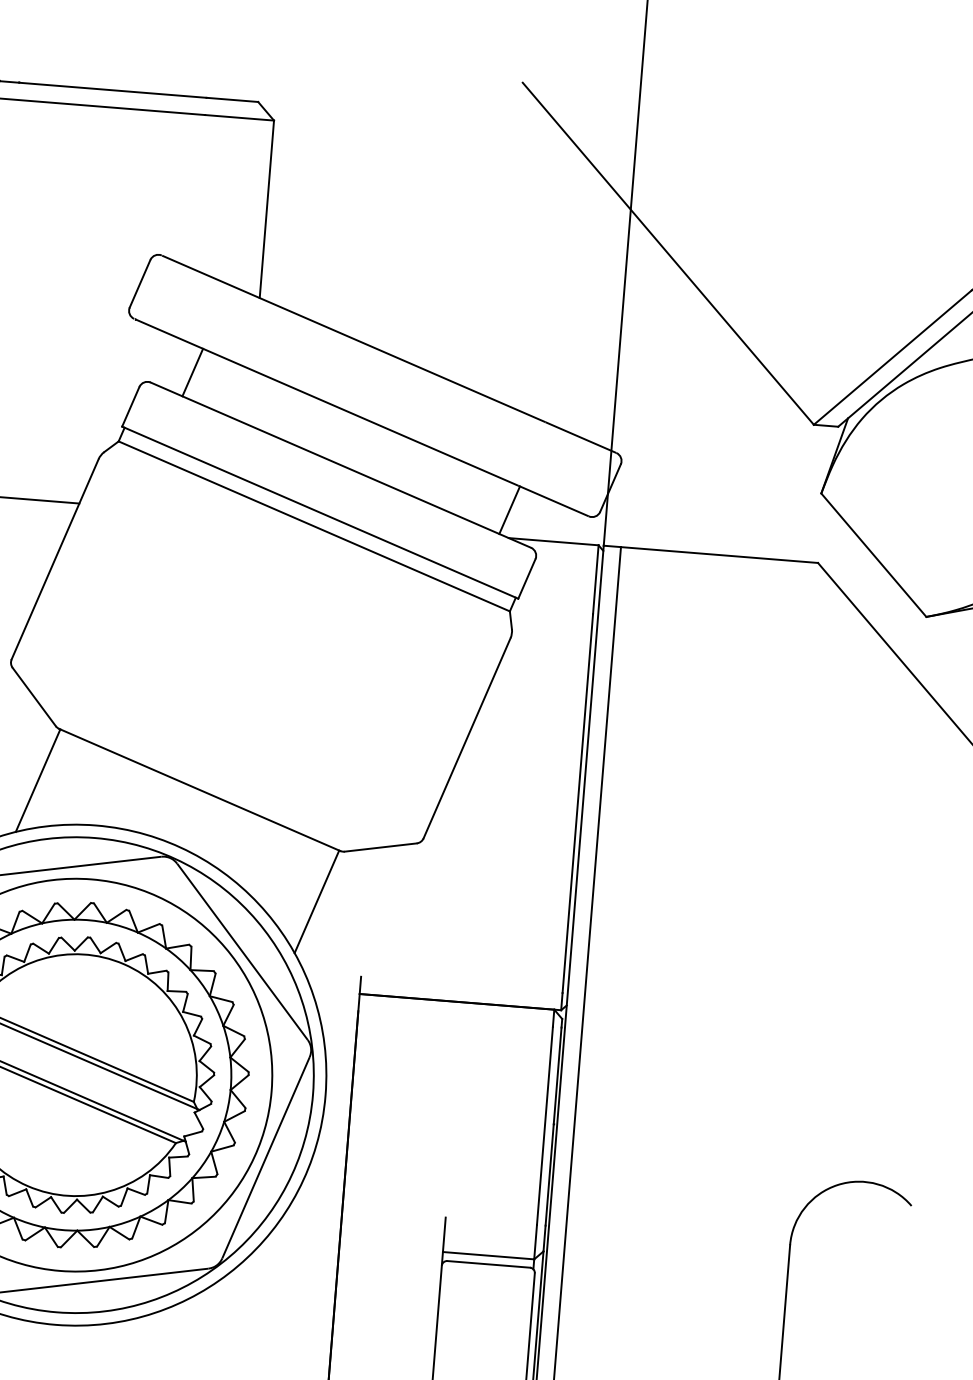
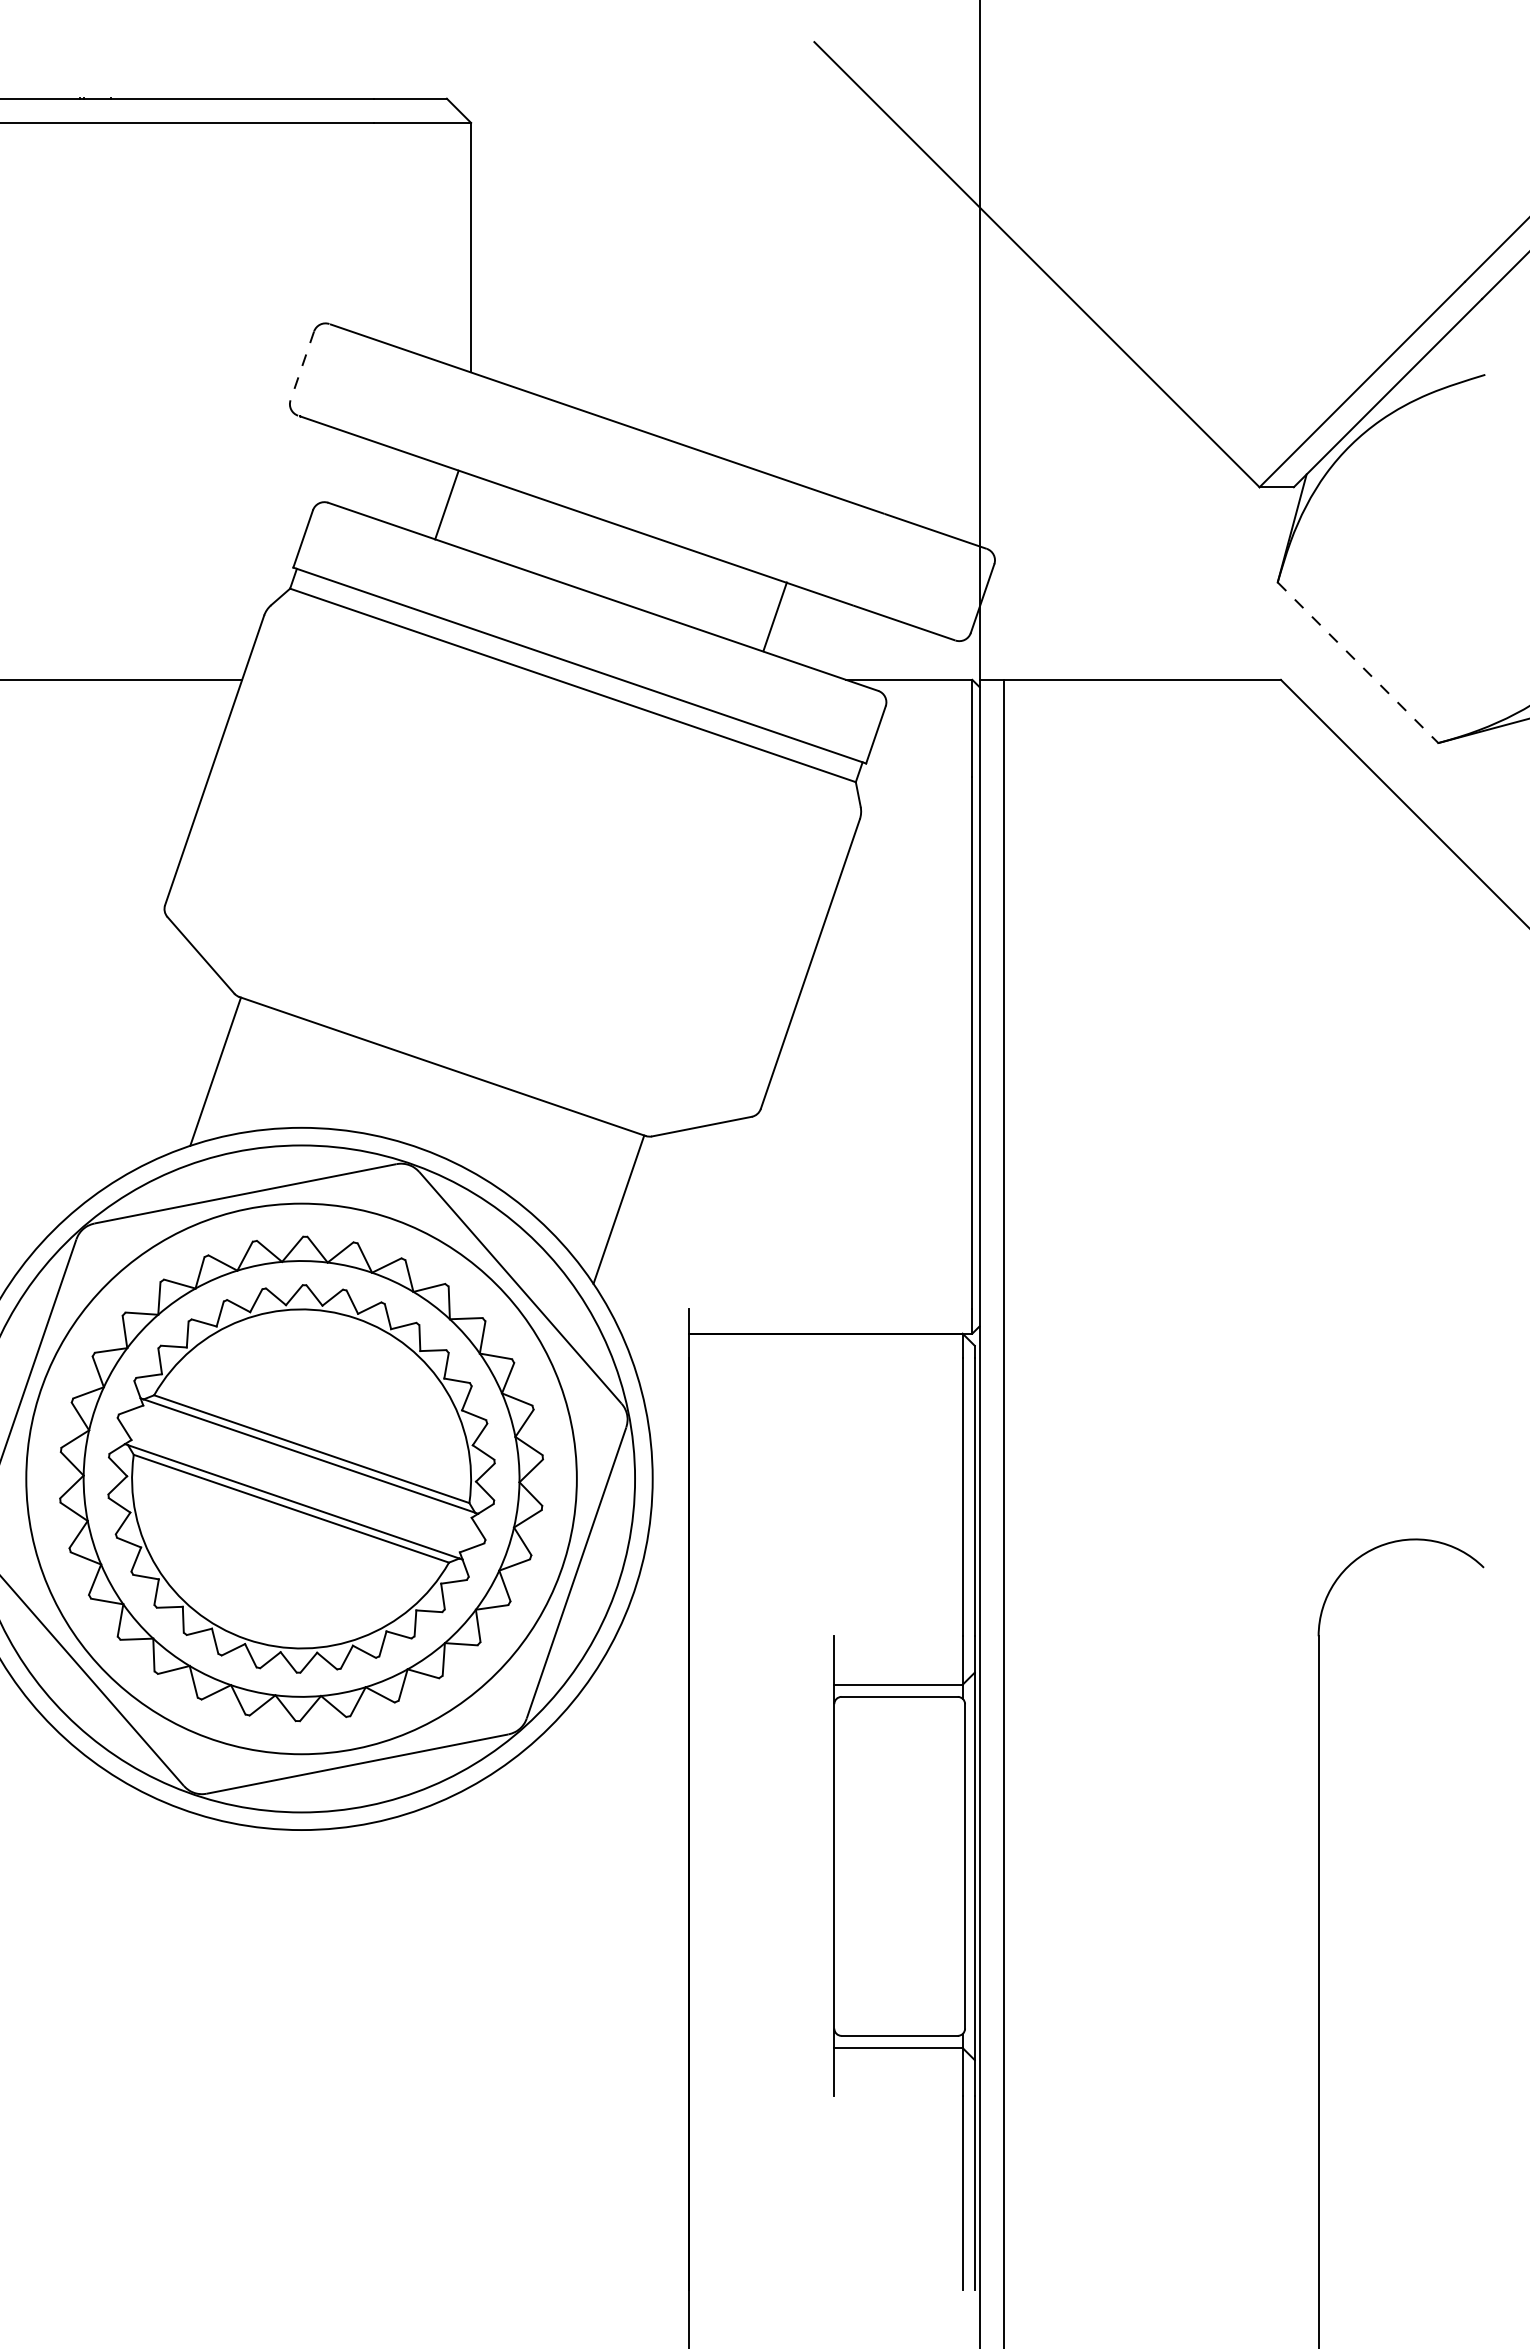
line: (140, 284) -> (302, 366), solid -> dashed
line: (192, 372) -> (446, 504), moved
line: (509, 509) -> (774, 616), moved
line: (874, 555) -> (1358, 662), solid -> dashed

